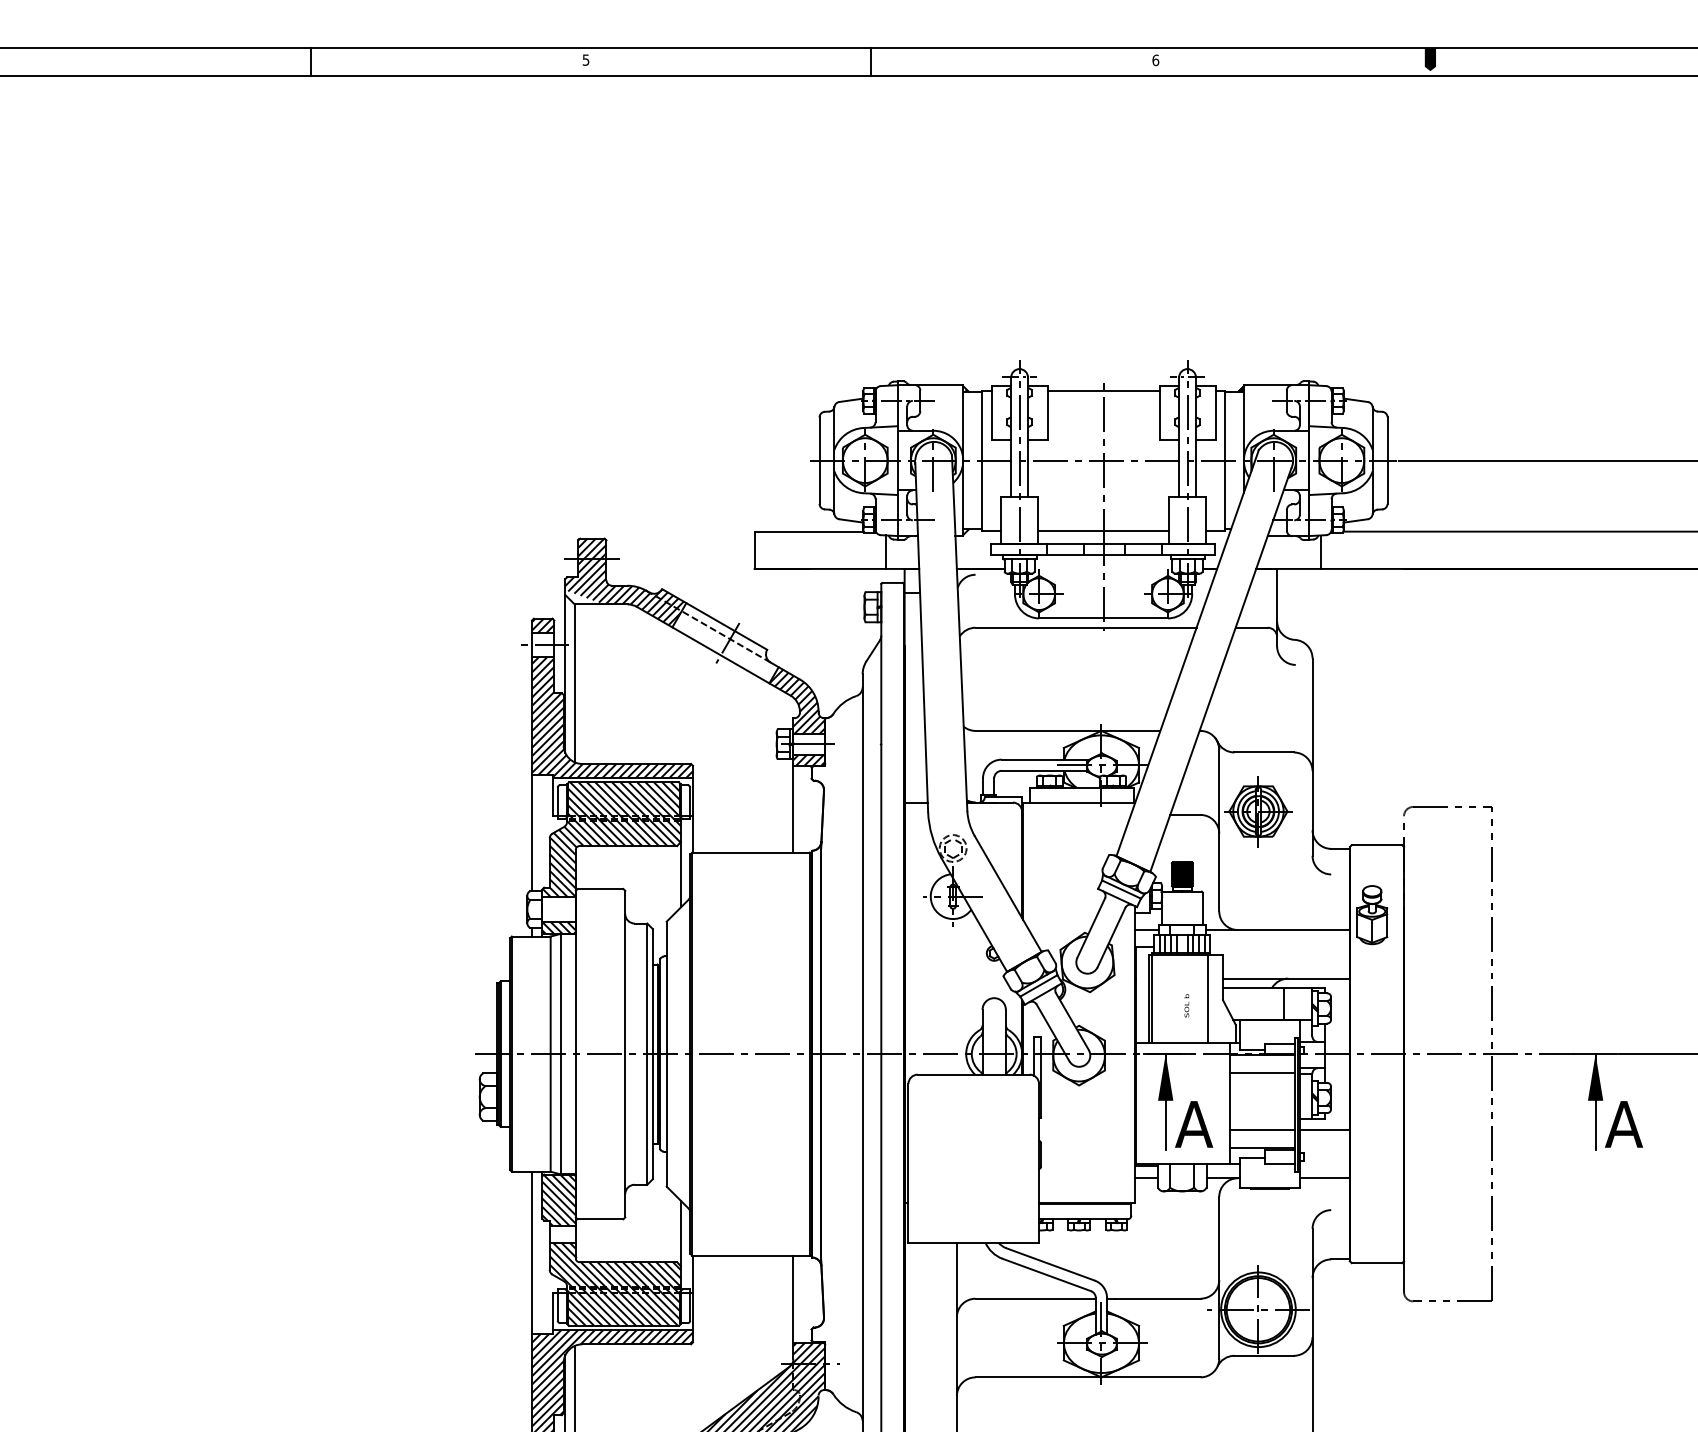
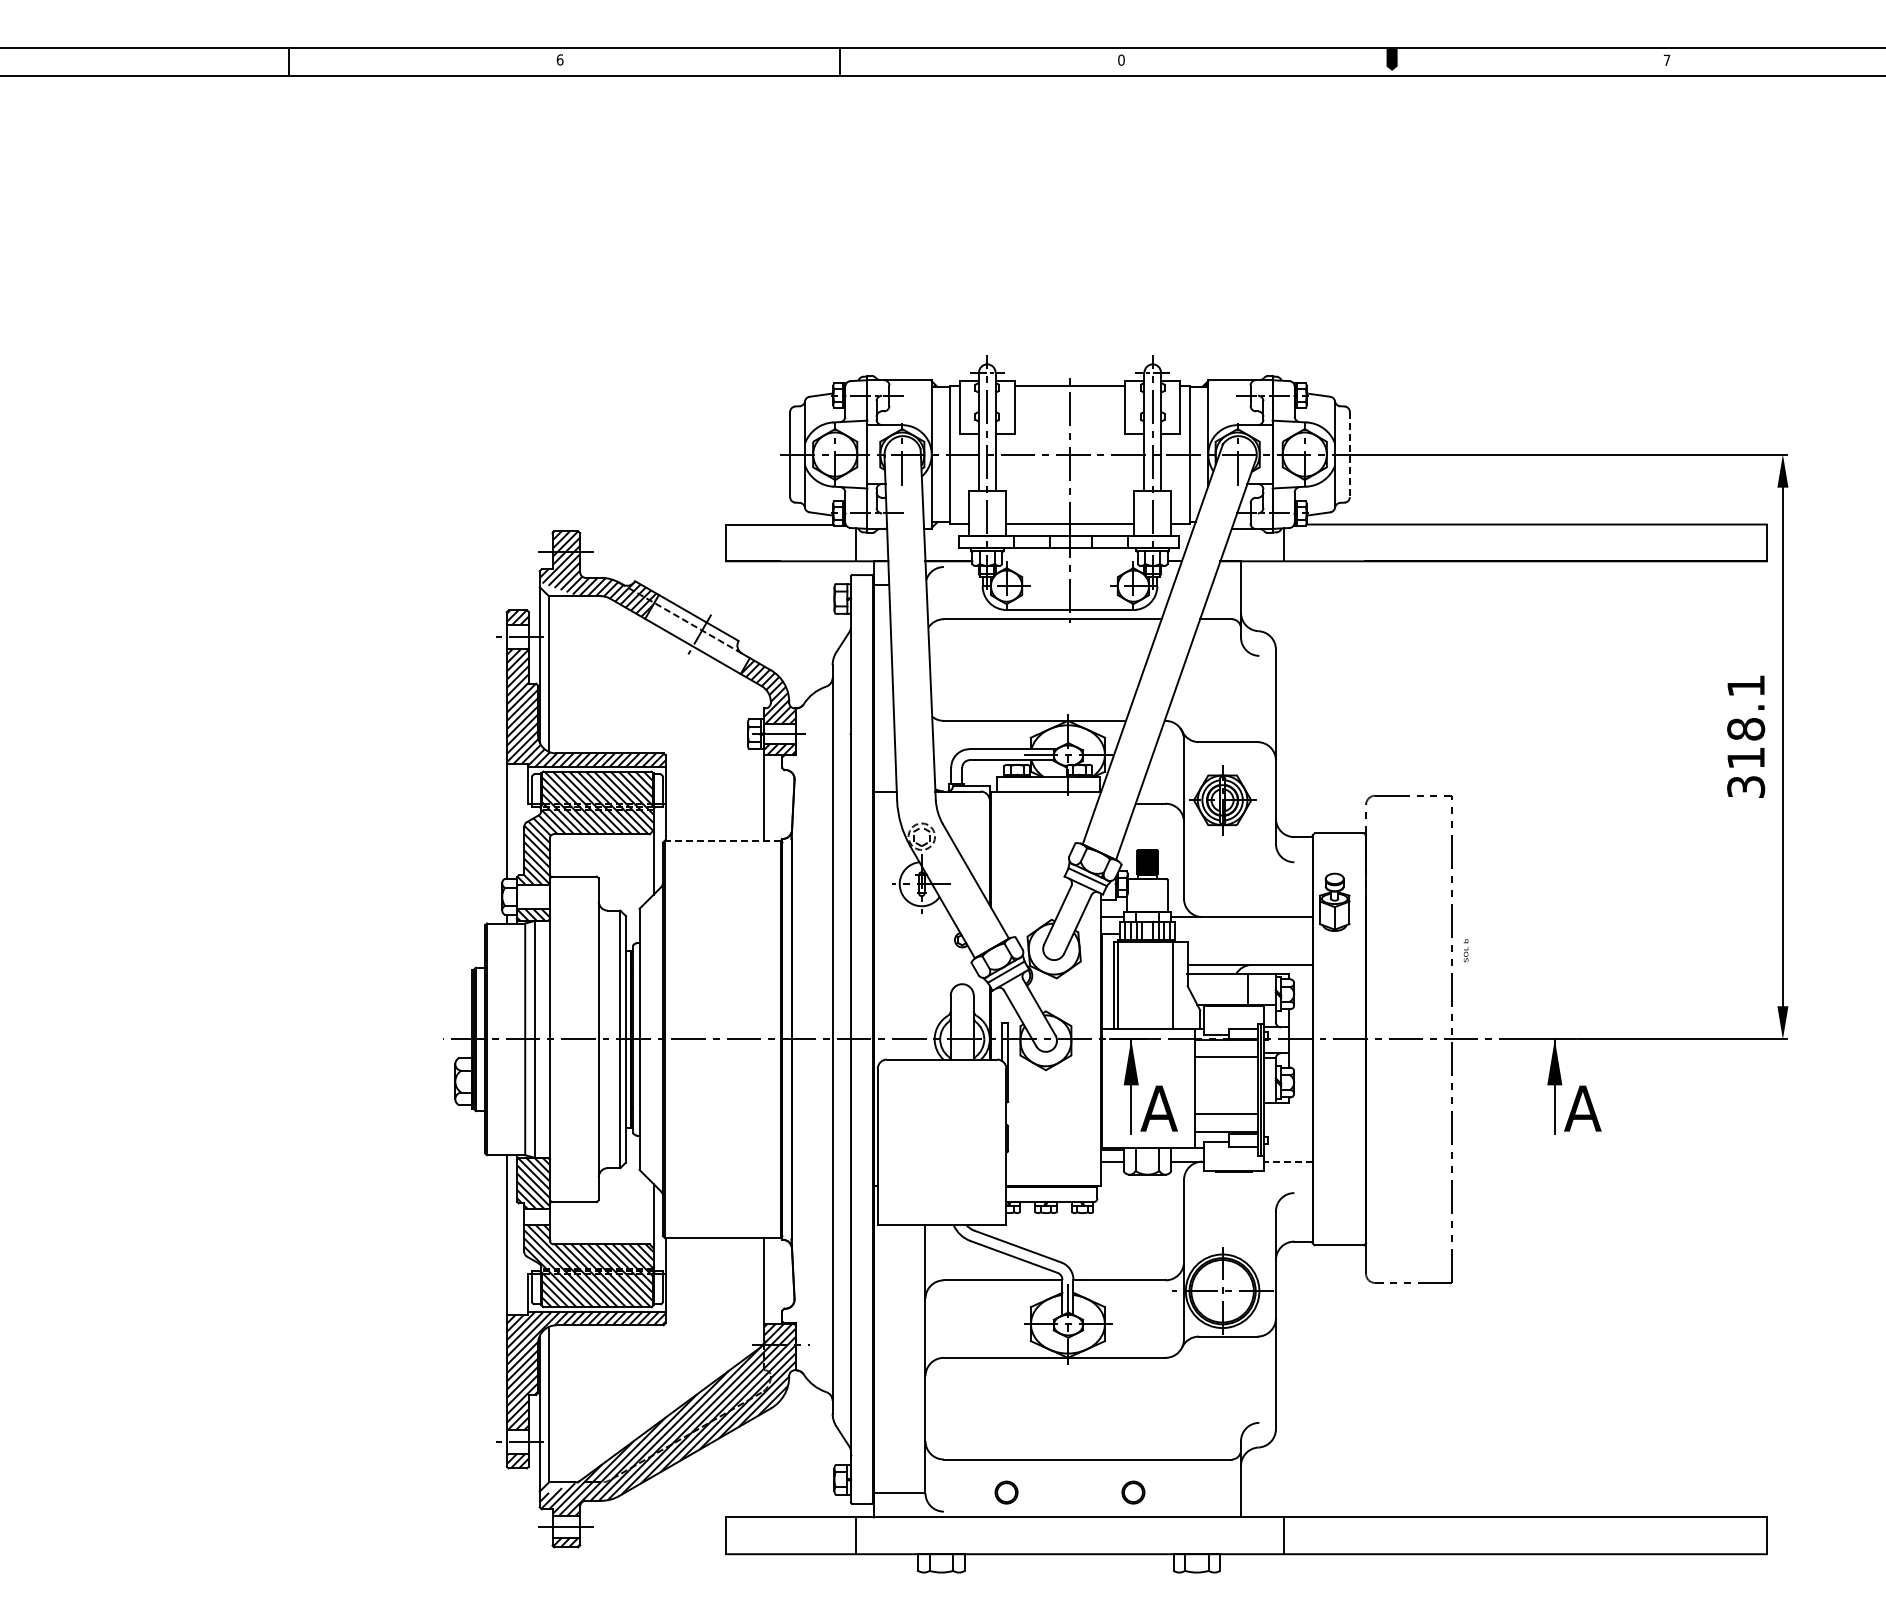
text: (585, 59) -> (559, 59), 5 -> 6
text: (1155, 59) -> (1121, 59), 6 -> 0
line: (1387, 460) -> (1349, 454), solid -> dashed
line: (750, 852) -> (722, 840), solid -> dashed
text: (1186, 1005) -> (1465, 950), moved
line: (1324, 1129) -> (1287, 1113), removed
line: (1324, 1178) -> (1287, 1161), solid -> dashed

